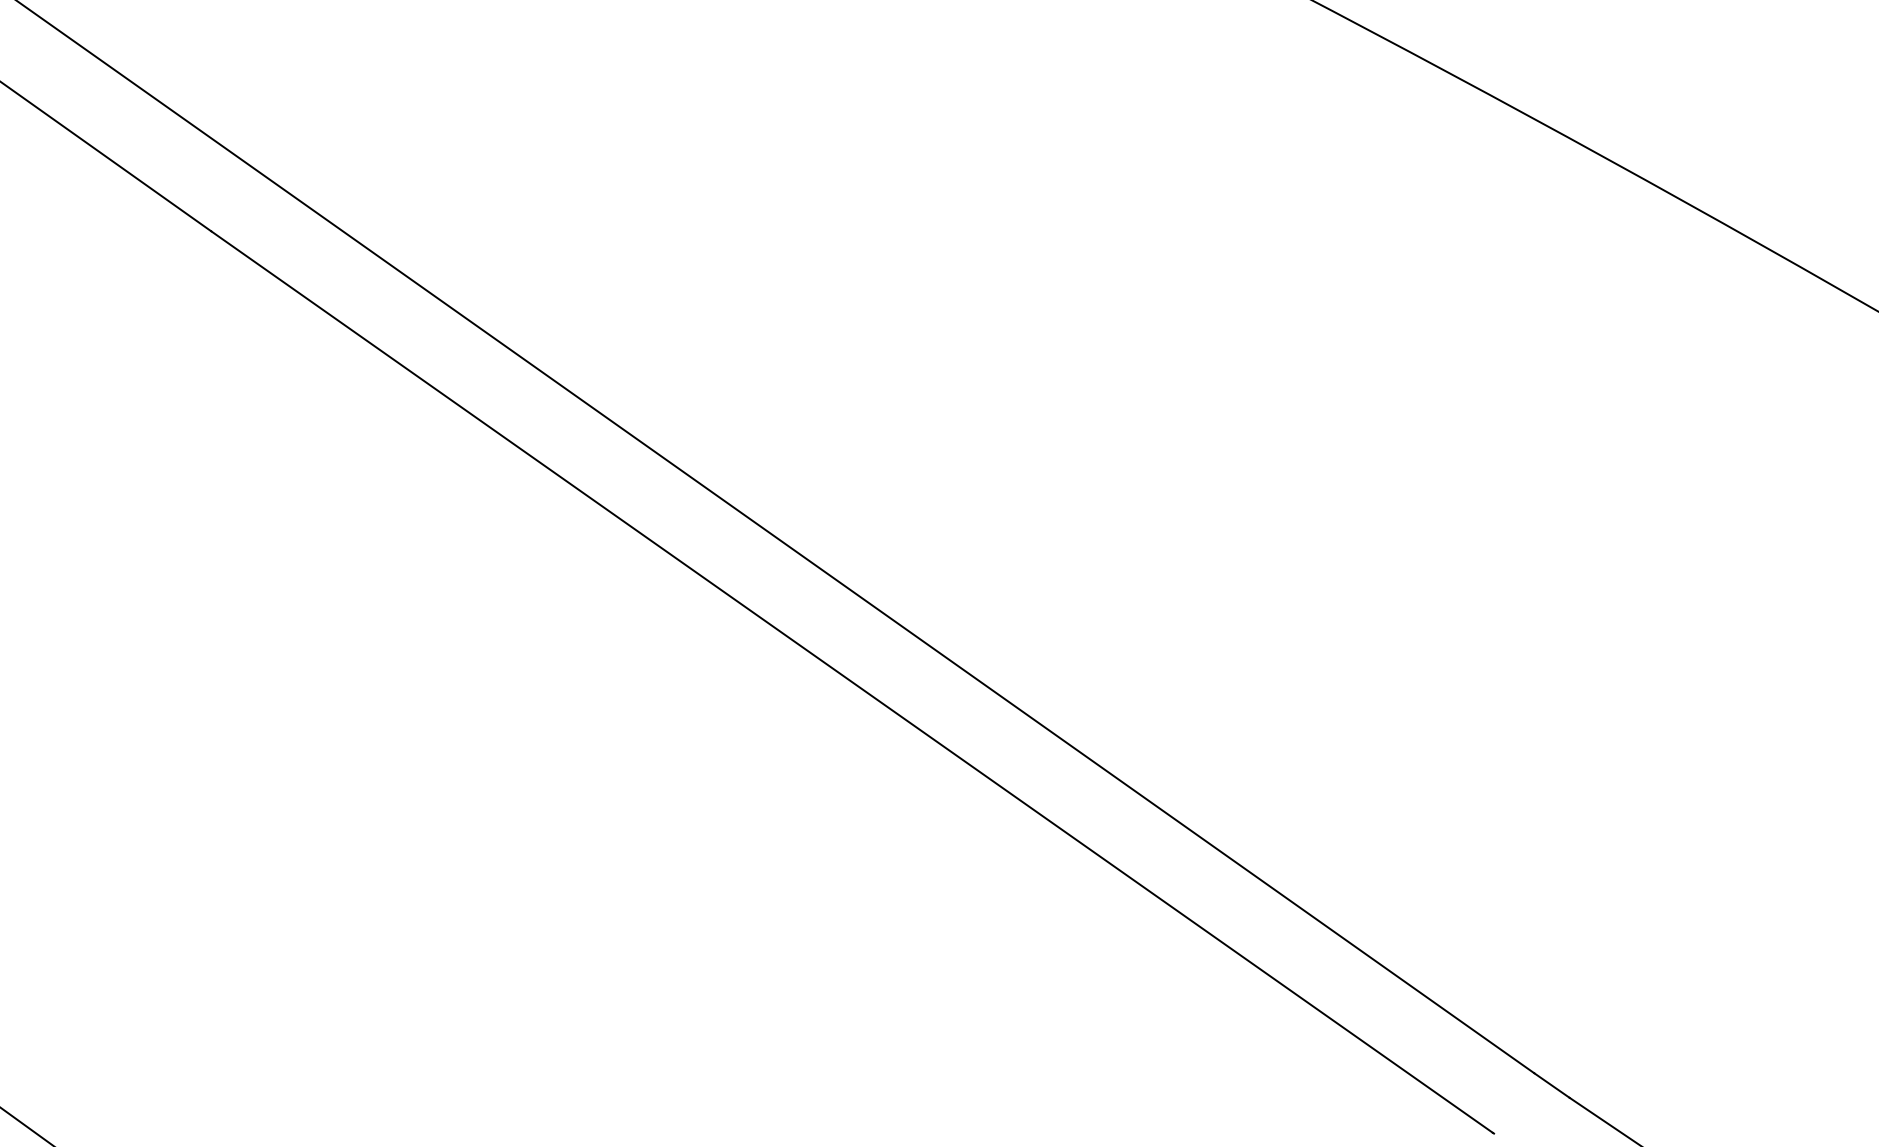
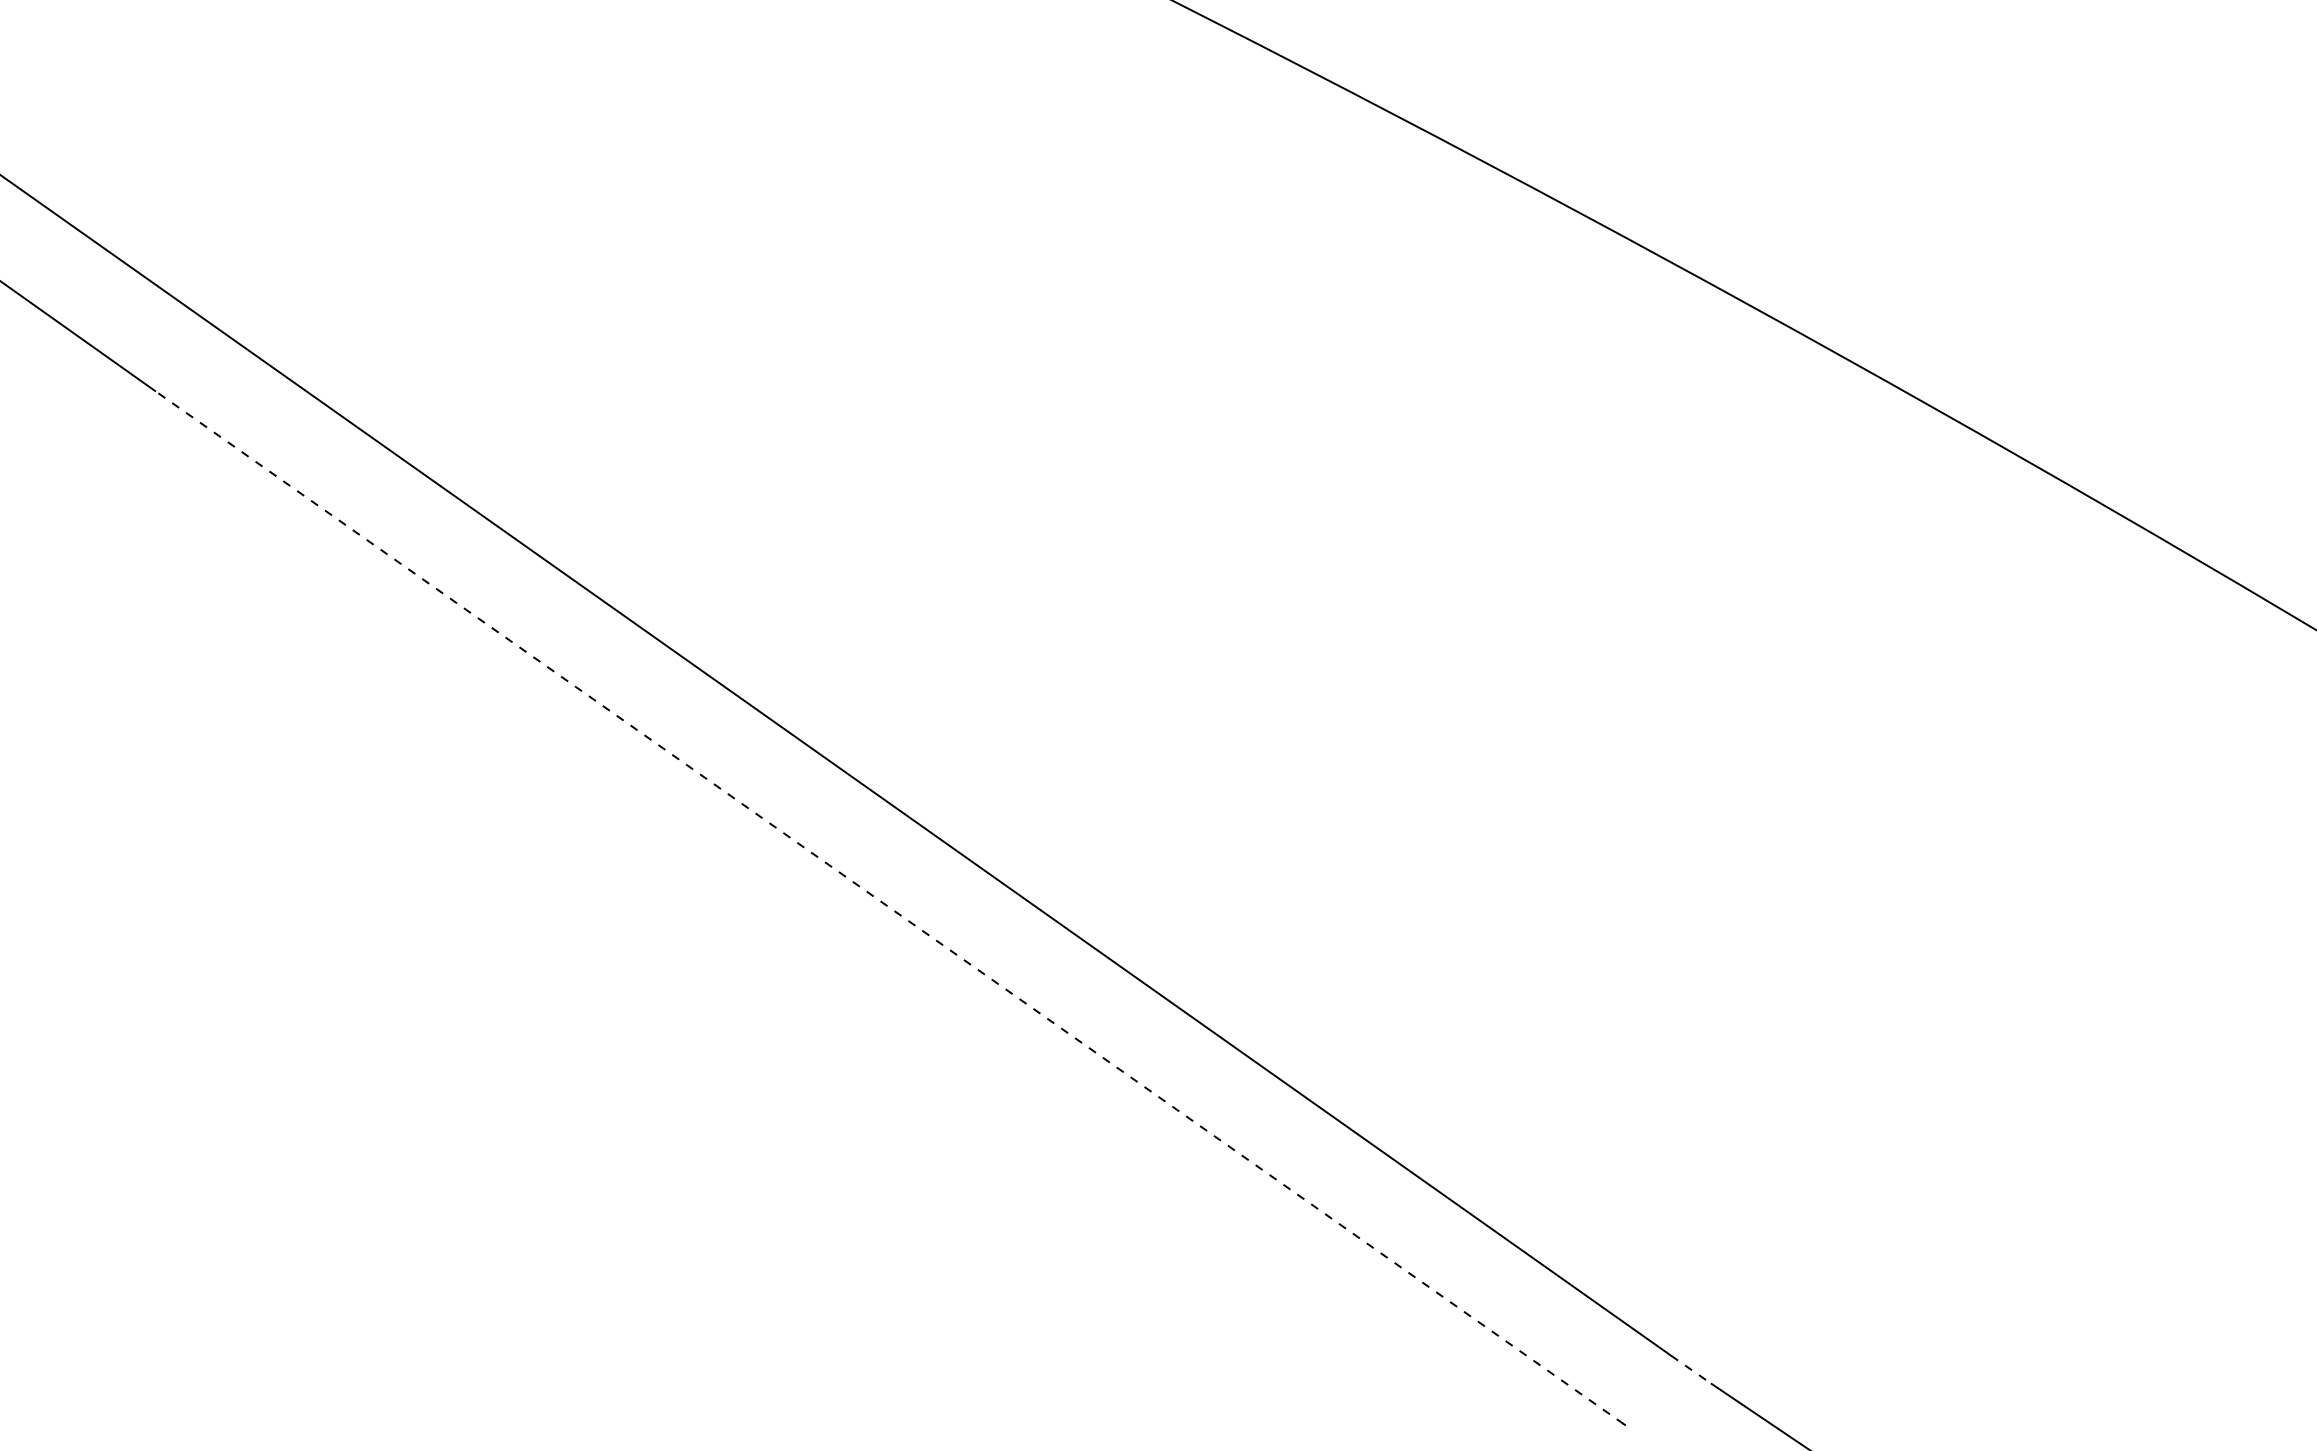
line: (852, 682) -> (889, 907), solid -> dashed
line: (1552, 1085) -> (1691, 1369), solid -> dashed

